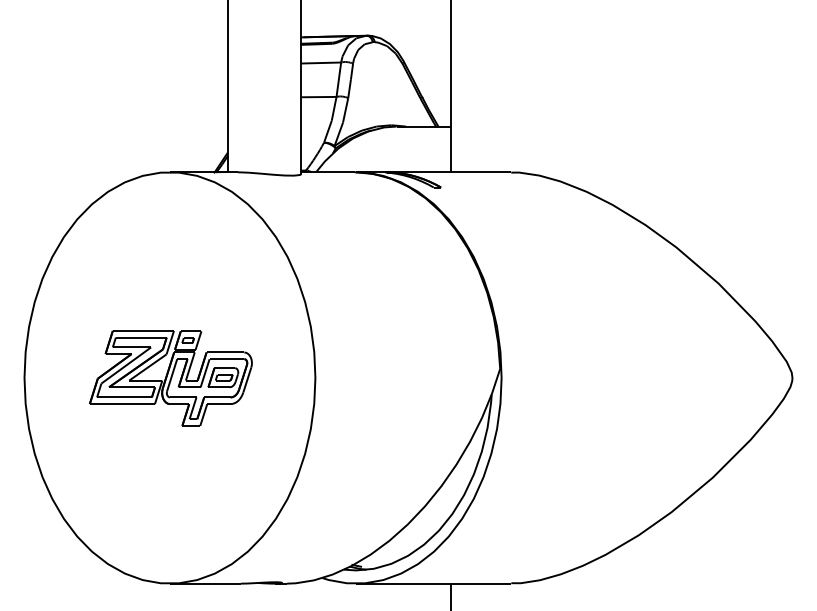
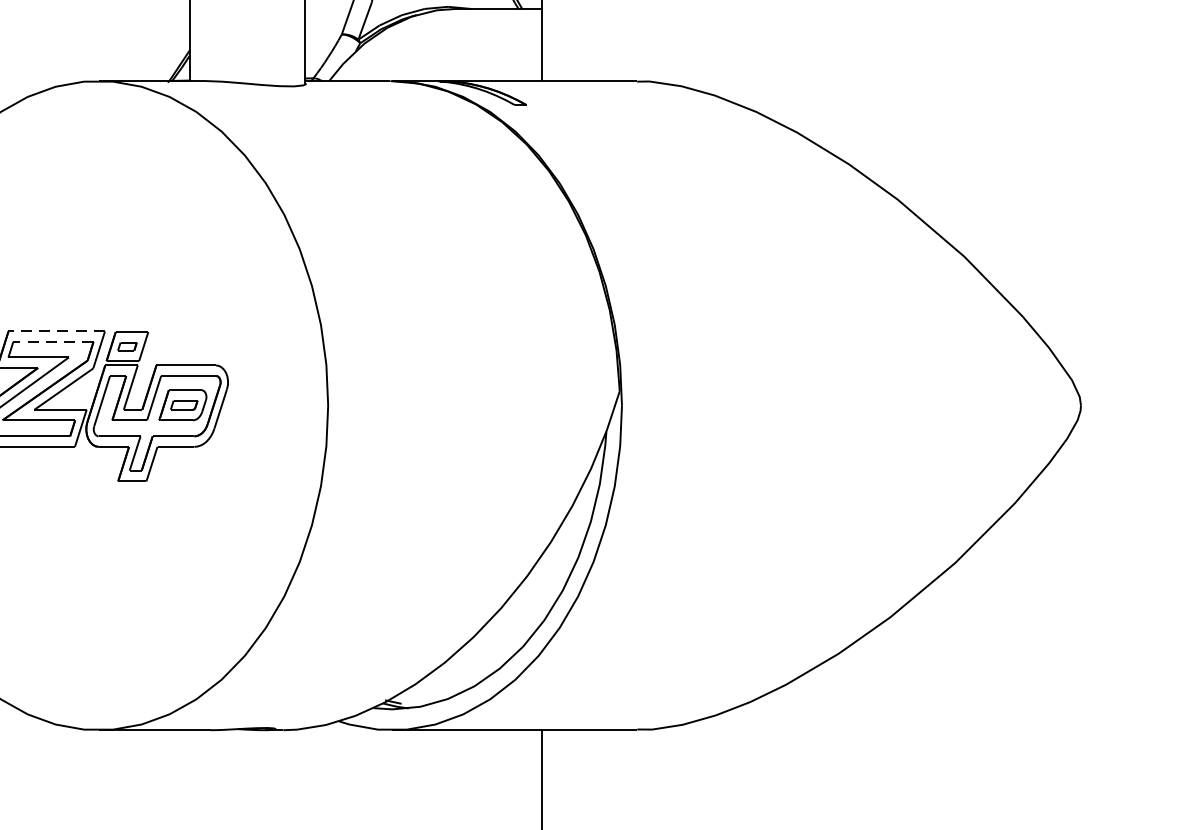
line: (143, 330) -> (56, 330), solid -> dashed
line: (140, 337) -> (52, 341), solid -> dashed

